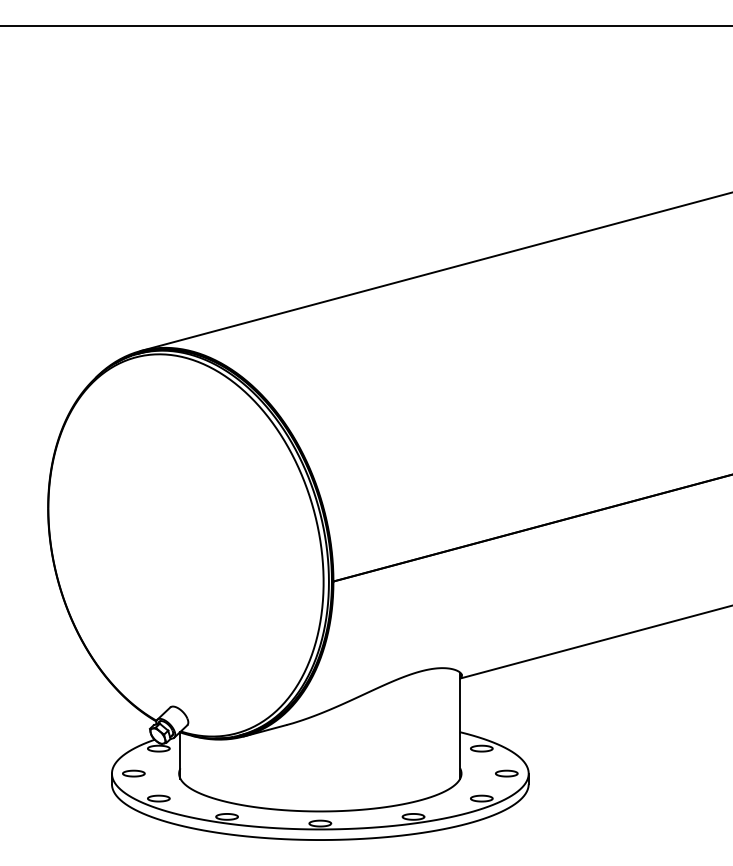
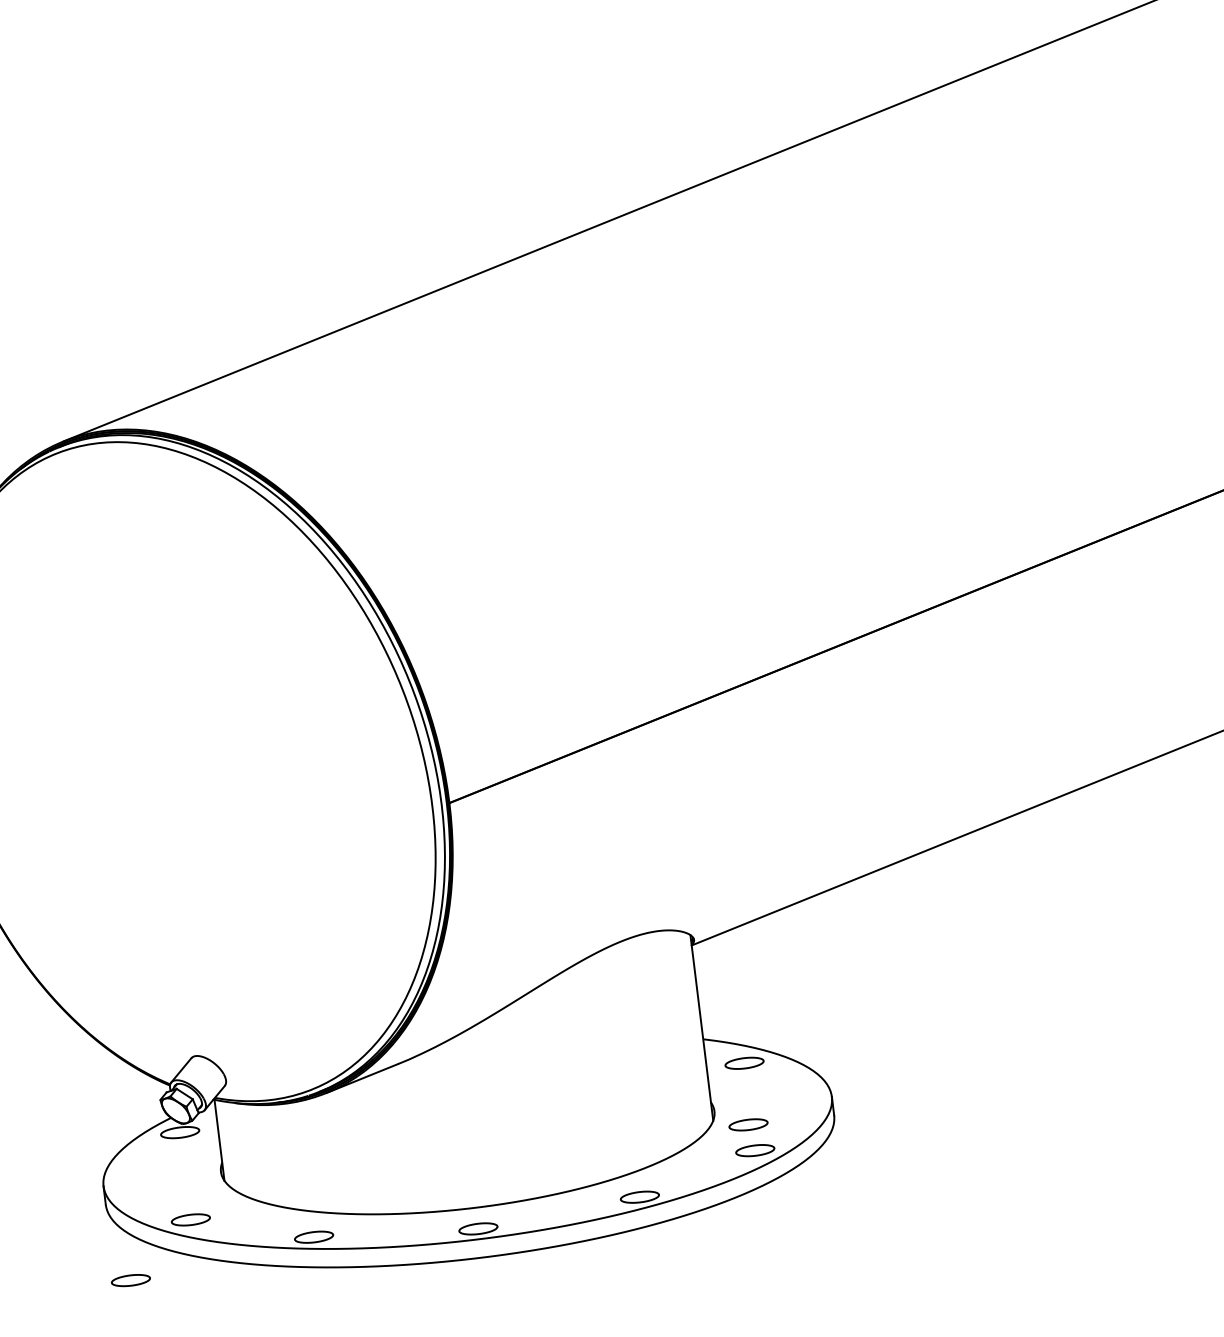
part: (133, 773) -> (130, 1280), moved
part: (506, 773) -> (748, 1124), moved

